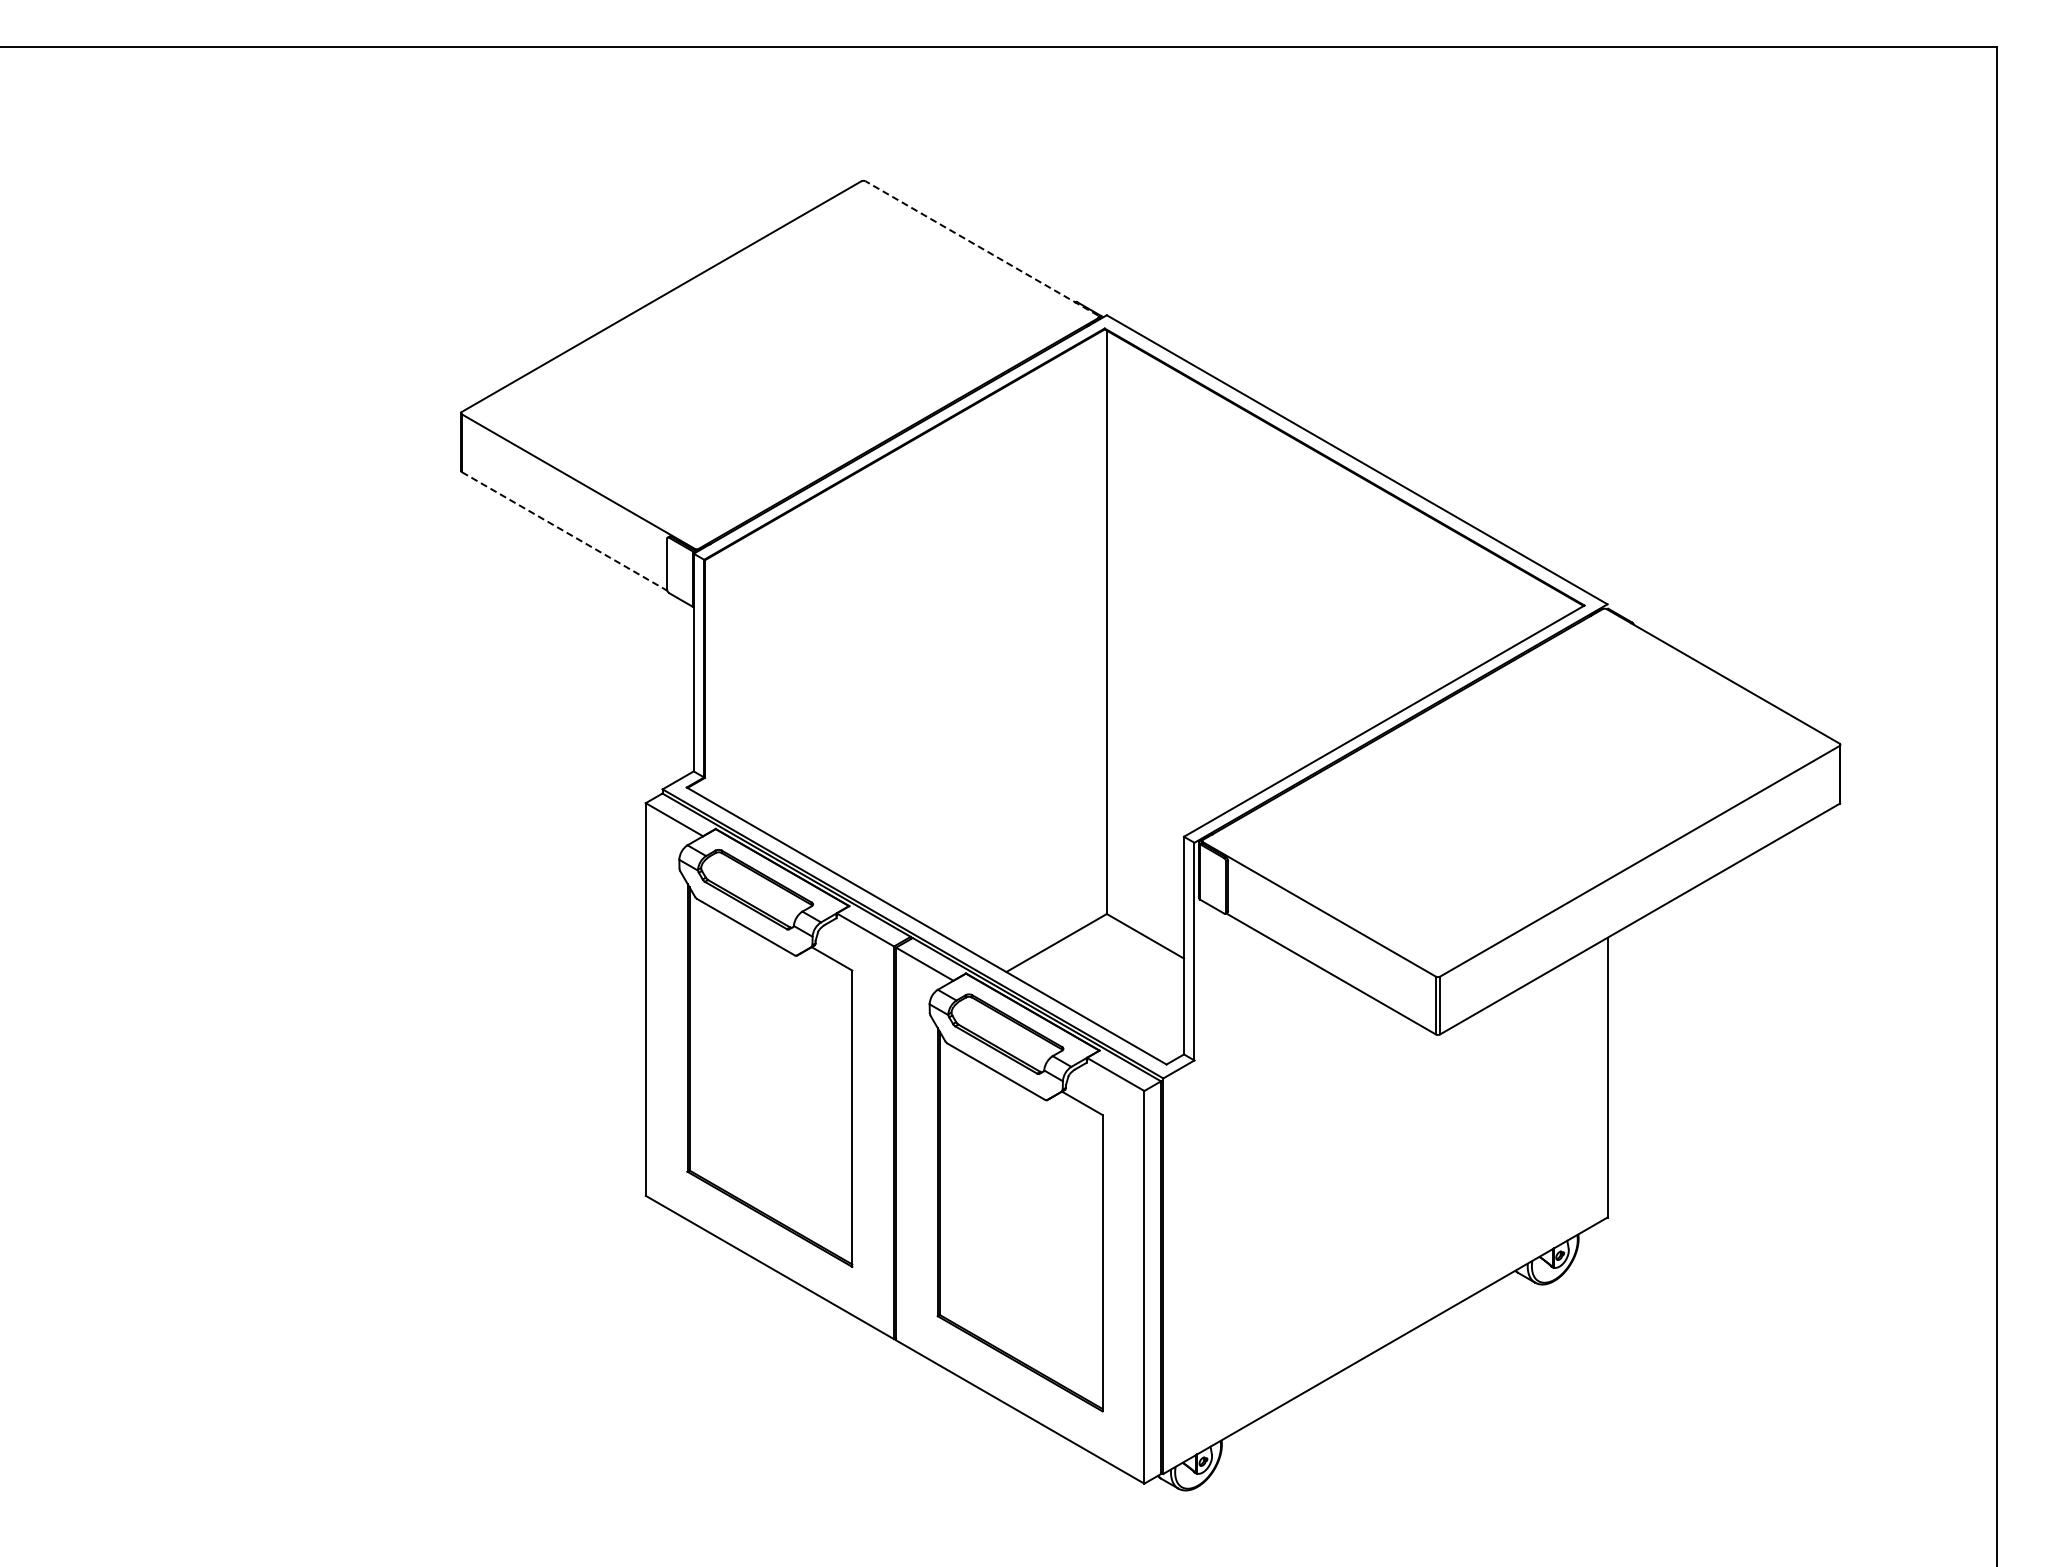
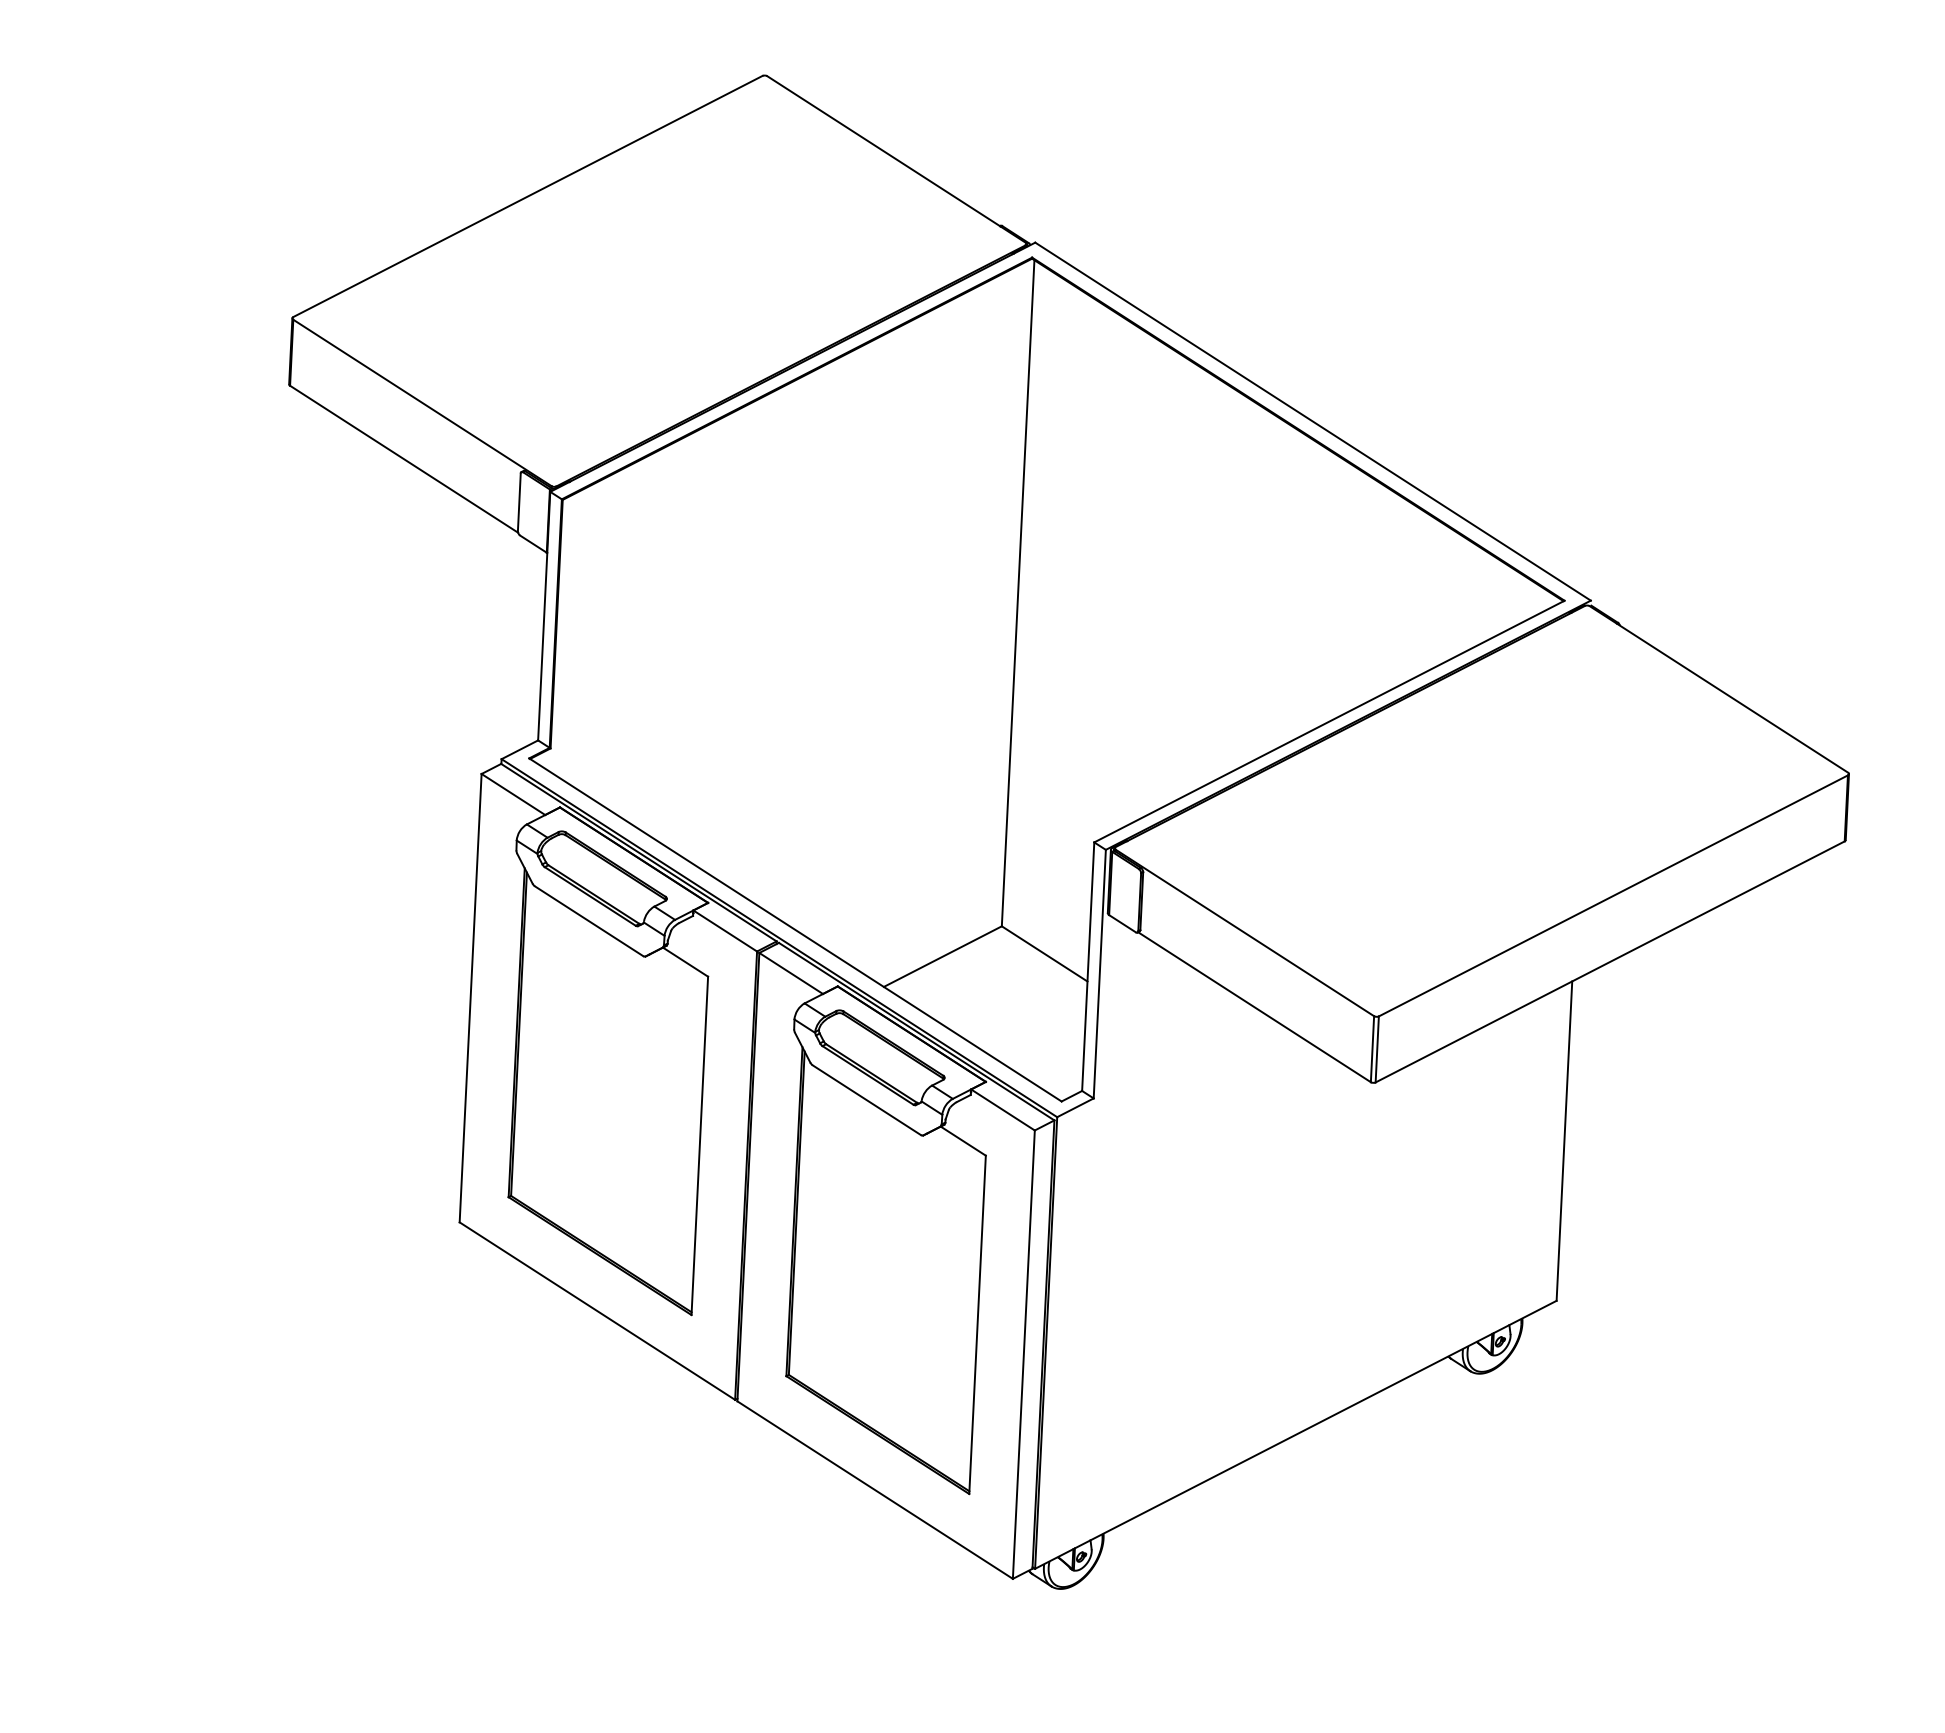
line: (981, 248) -> (895, 159), dashed -> solid
line: (564, 531) -> (403, 459), dashed -> solid

